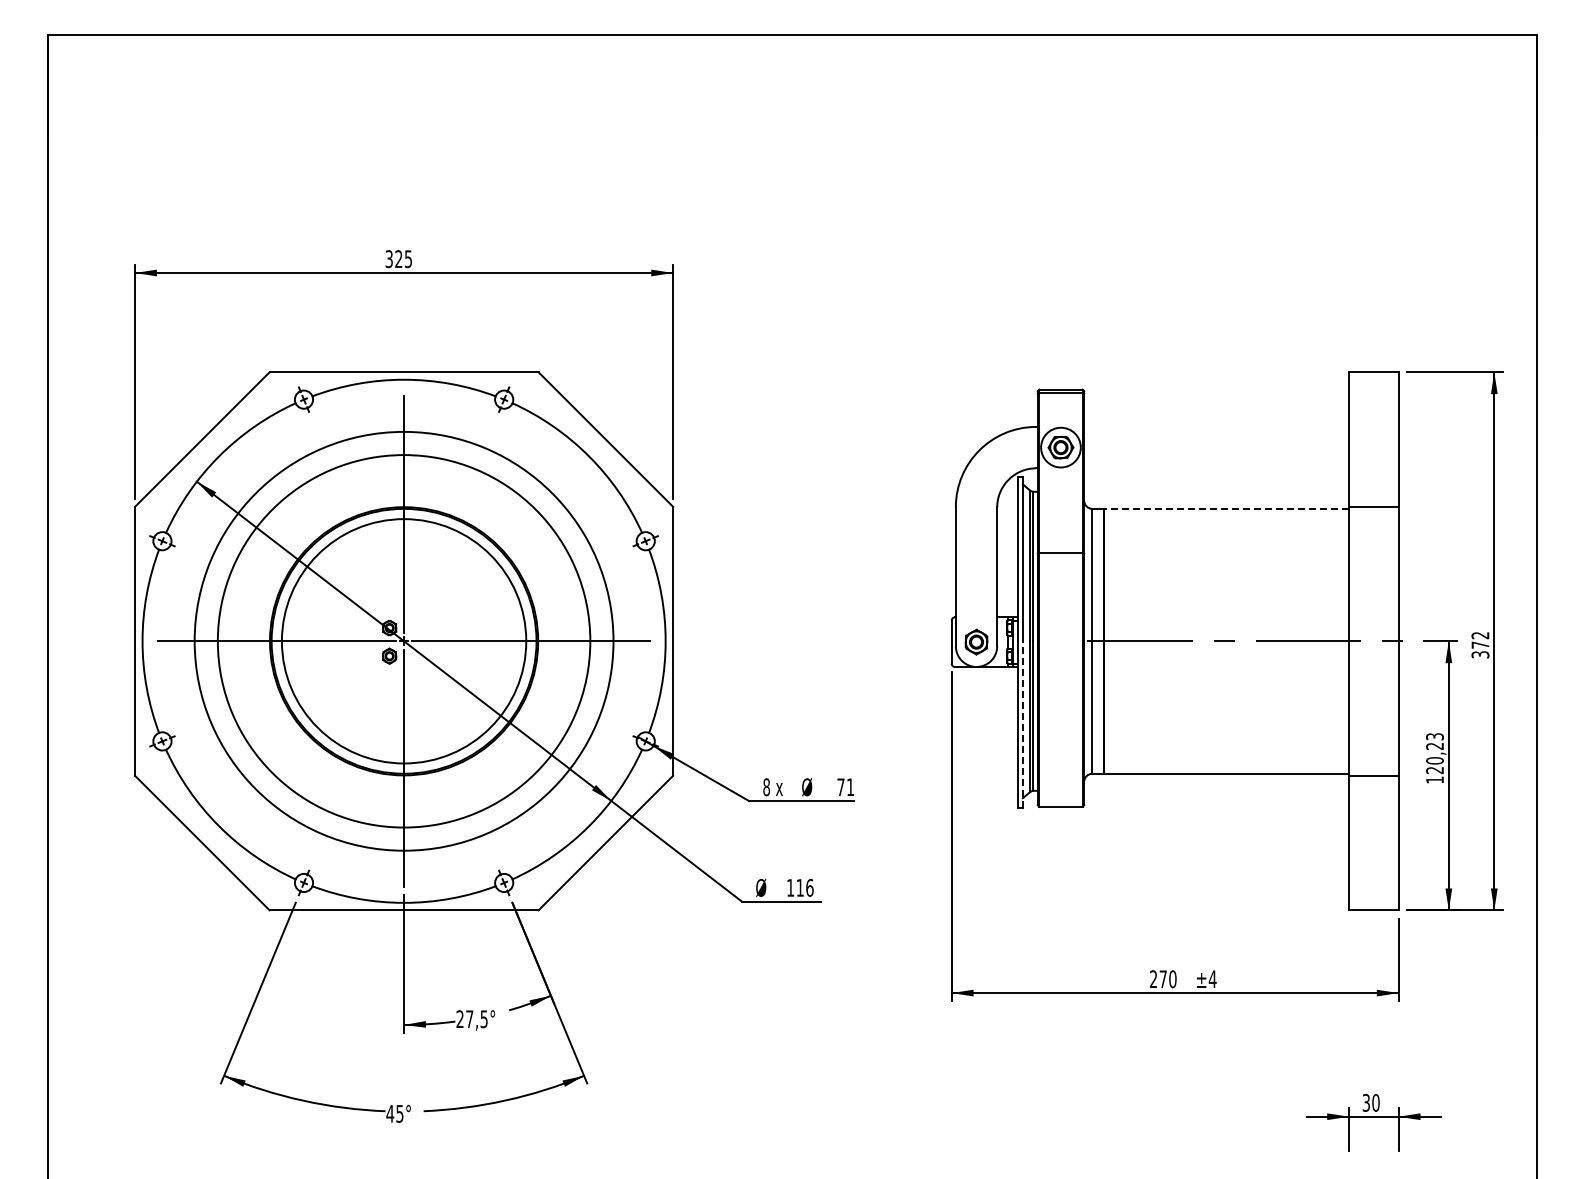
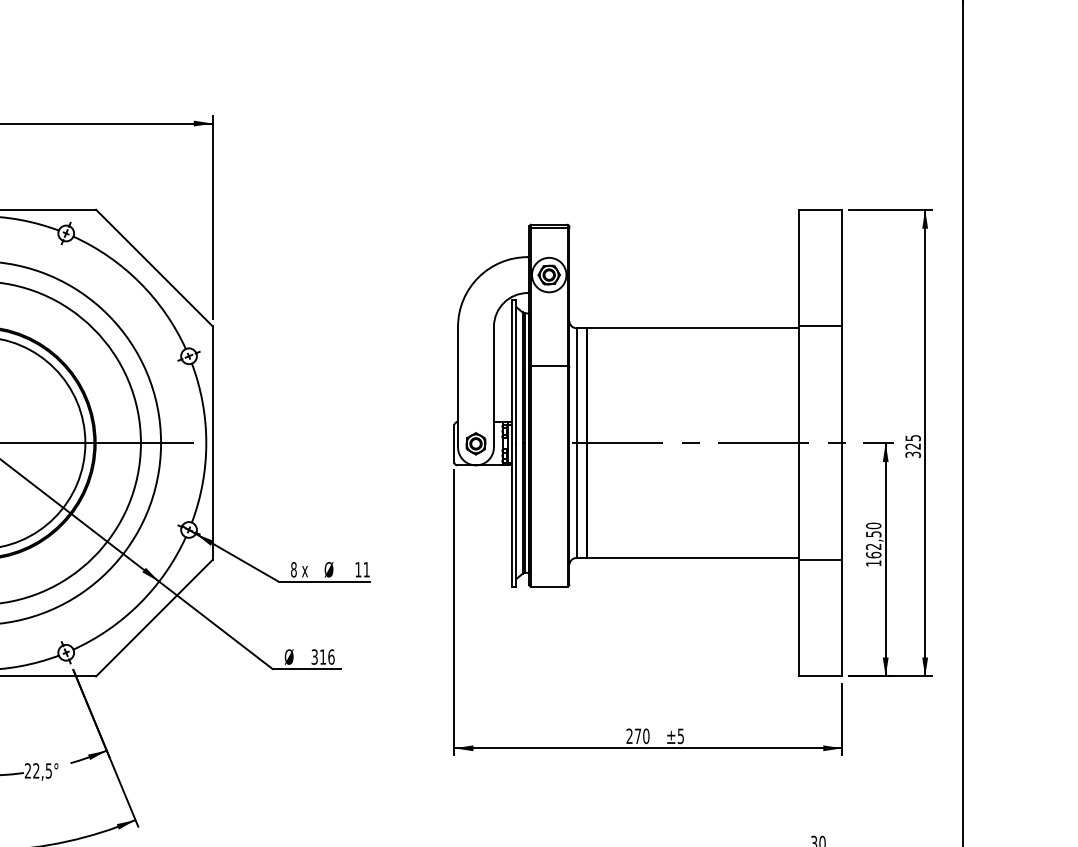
line: (1226, 508) -> (692, 327), dashed -> solid
text: (1480, 640) -> (913, 442), 372 -> 325
line: (1022, 724) -> (515, 515), dashed -> solid
text: (1434, 753) -> (873, 540), 120,23 -> 162,50
text: (840, 786) -> (357, 569), 71 -> 11
text: (790, 887) -> (314, 656), 116 -> 316
text: (1212, 979) -> (680, 736), ±4 -> ±5
text: (469, 1018) -> (36, 770), 27,5° -> 22,5°

